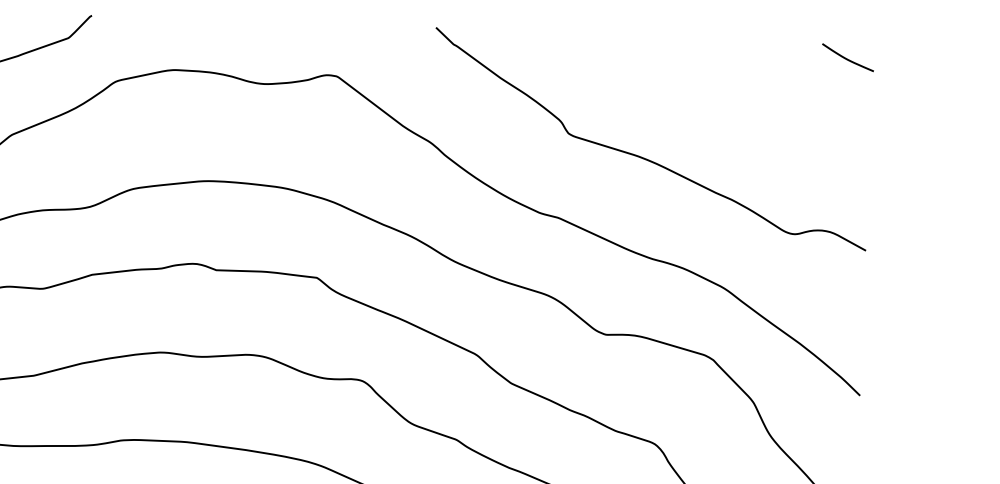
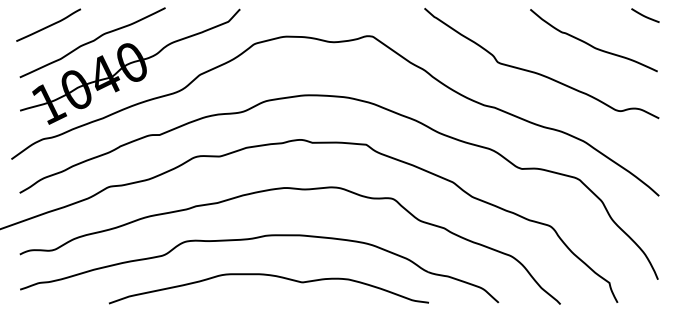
curve: (741, 105) -> (589, 43), added

